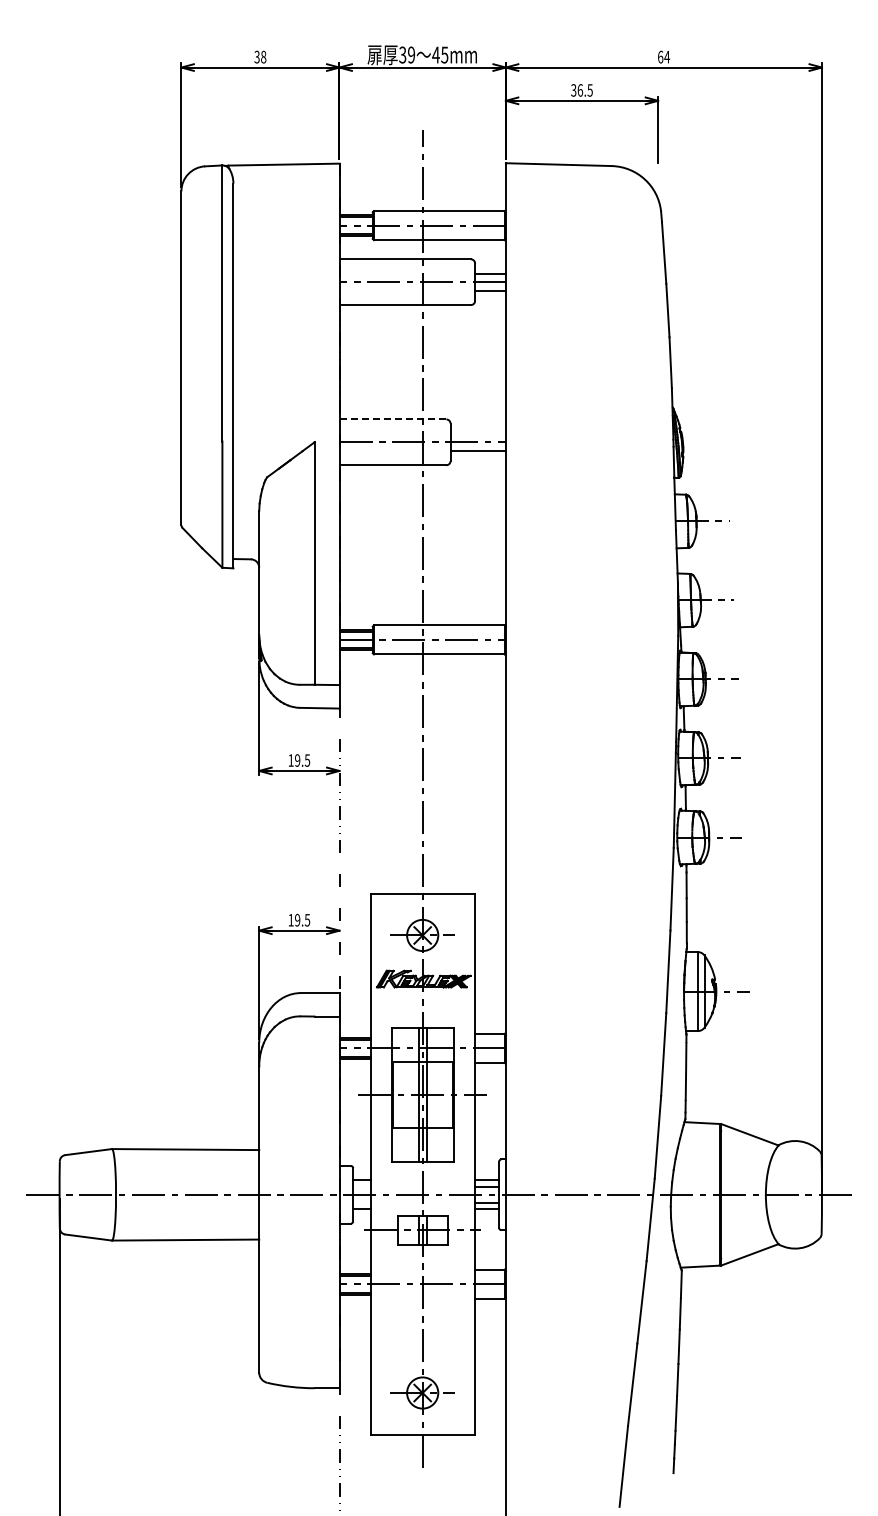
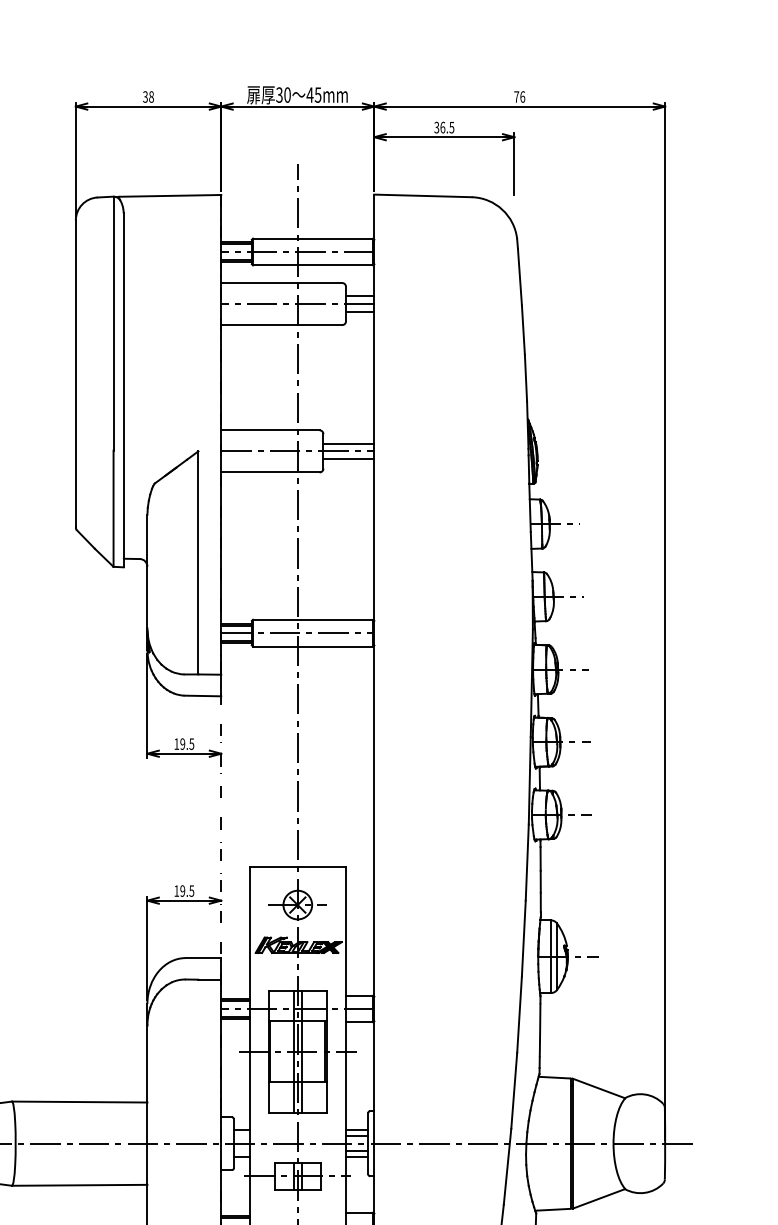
text: (411, 54) -> (287, 94), 39 -> 30
text: (664, 56) -> (520, 96), 64 -> 76
line: (392, 419) -> (270, 430), dashed -> solid
line: (477, 434) -> (348, 444), added

